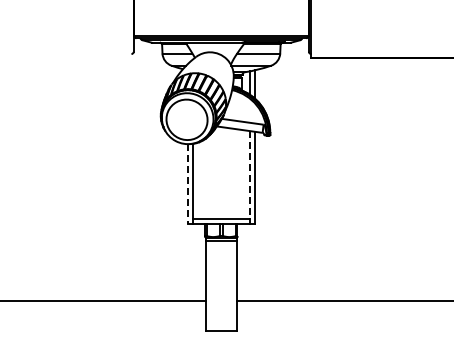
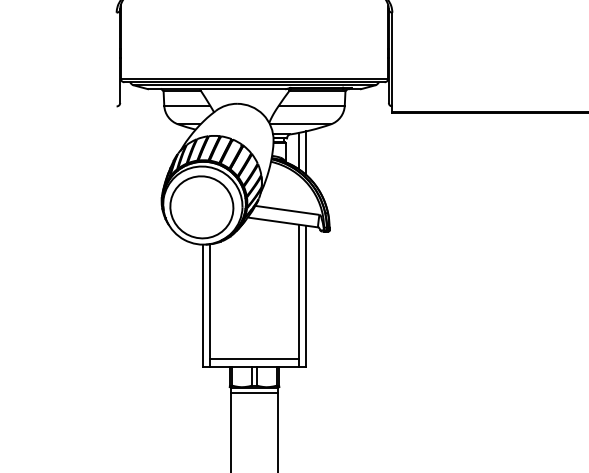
line: (250, 175) -> (299, 292), dashed -> solid
line: (187, 184) -> (202, 306), dashed -> solid

